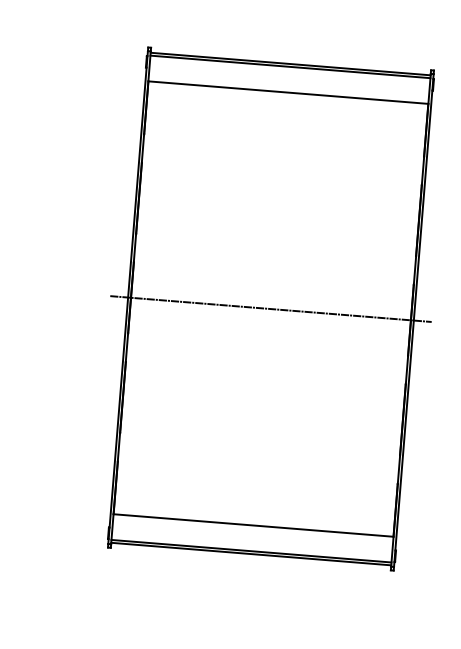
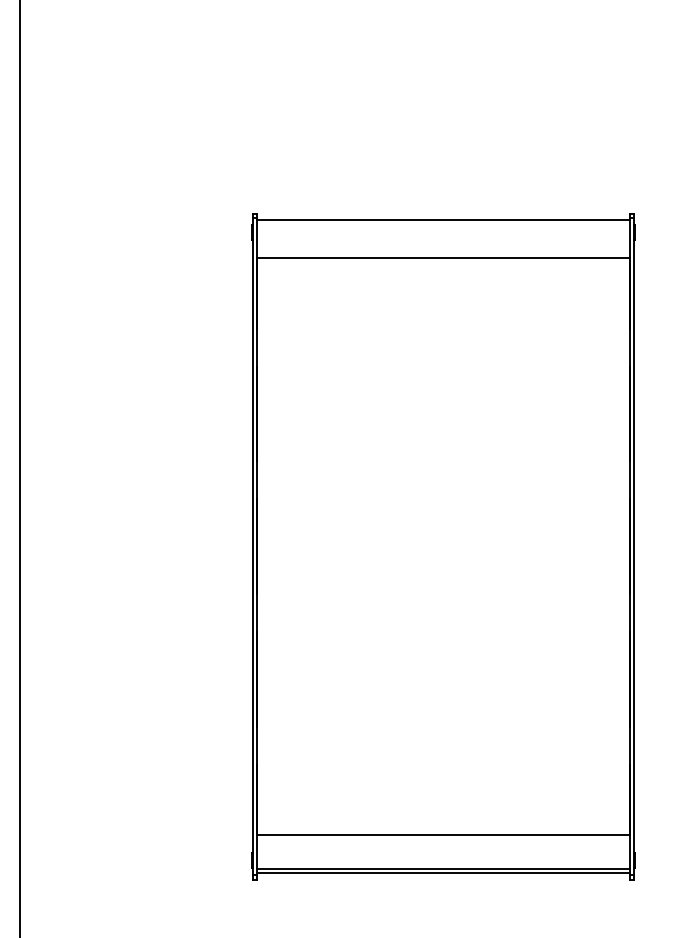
line: (290, 67) -> (443, 224), removed
line: (270, 308) -> (443, 546), removed

